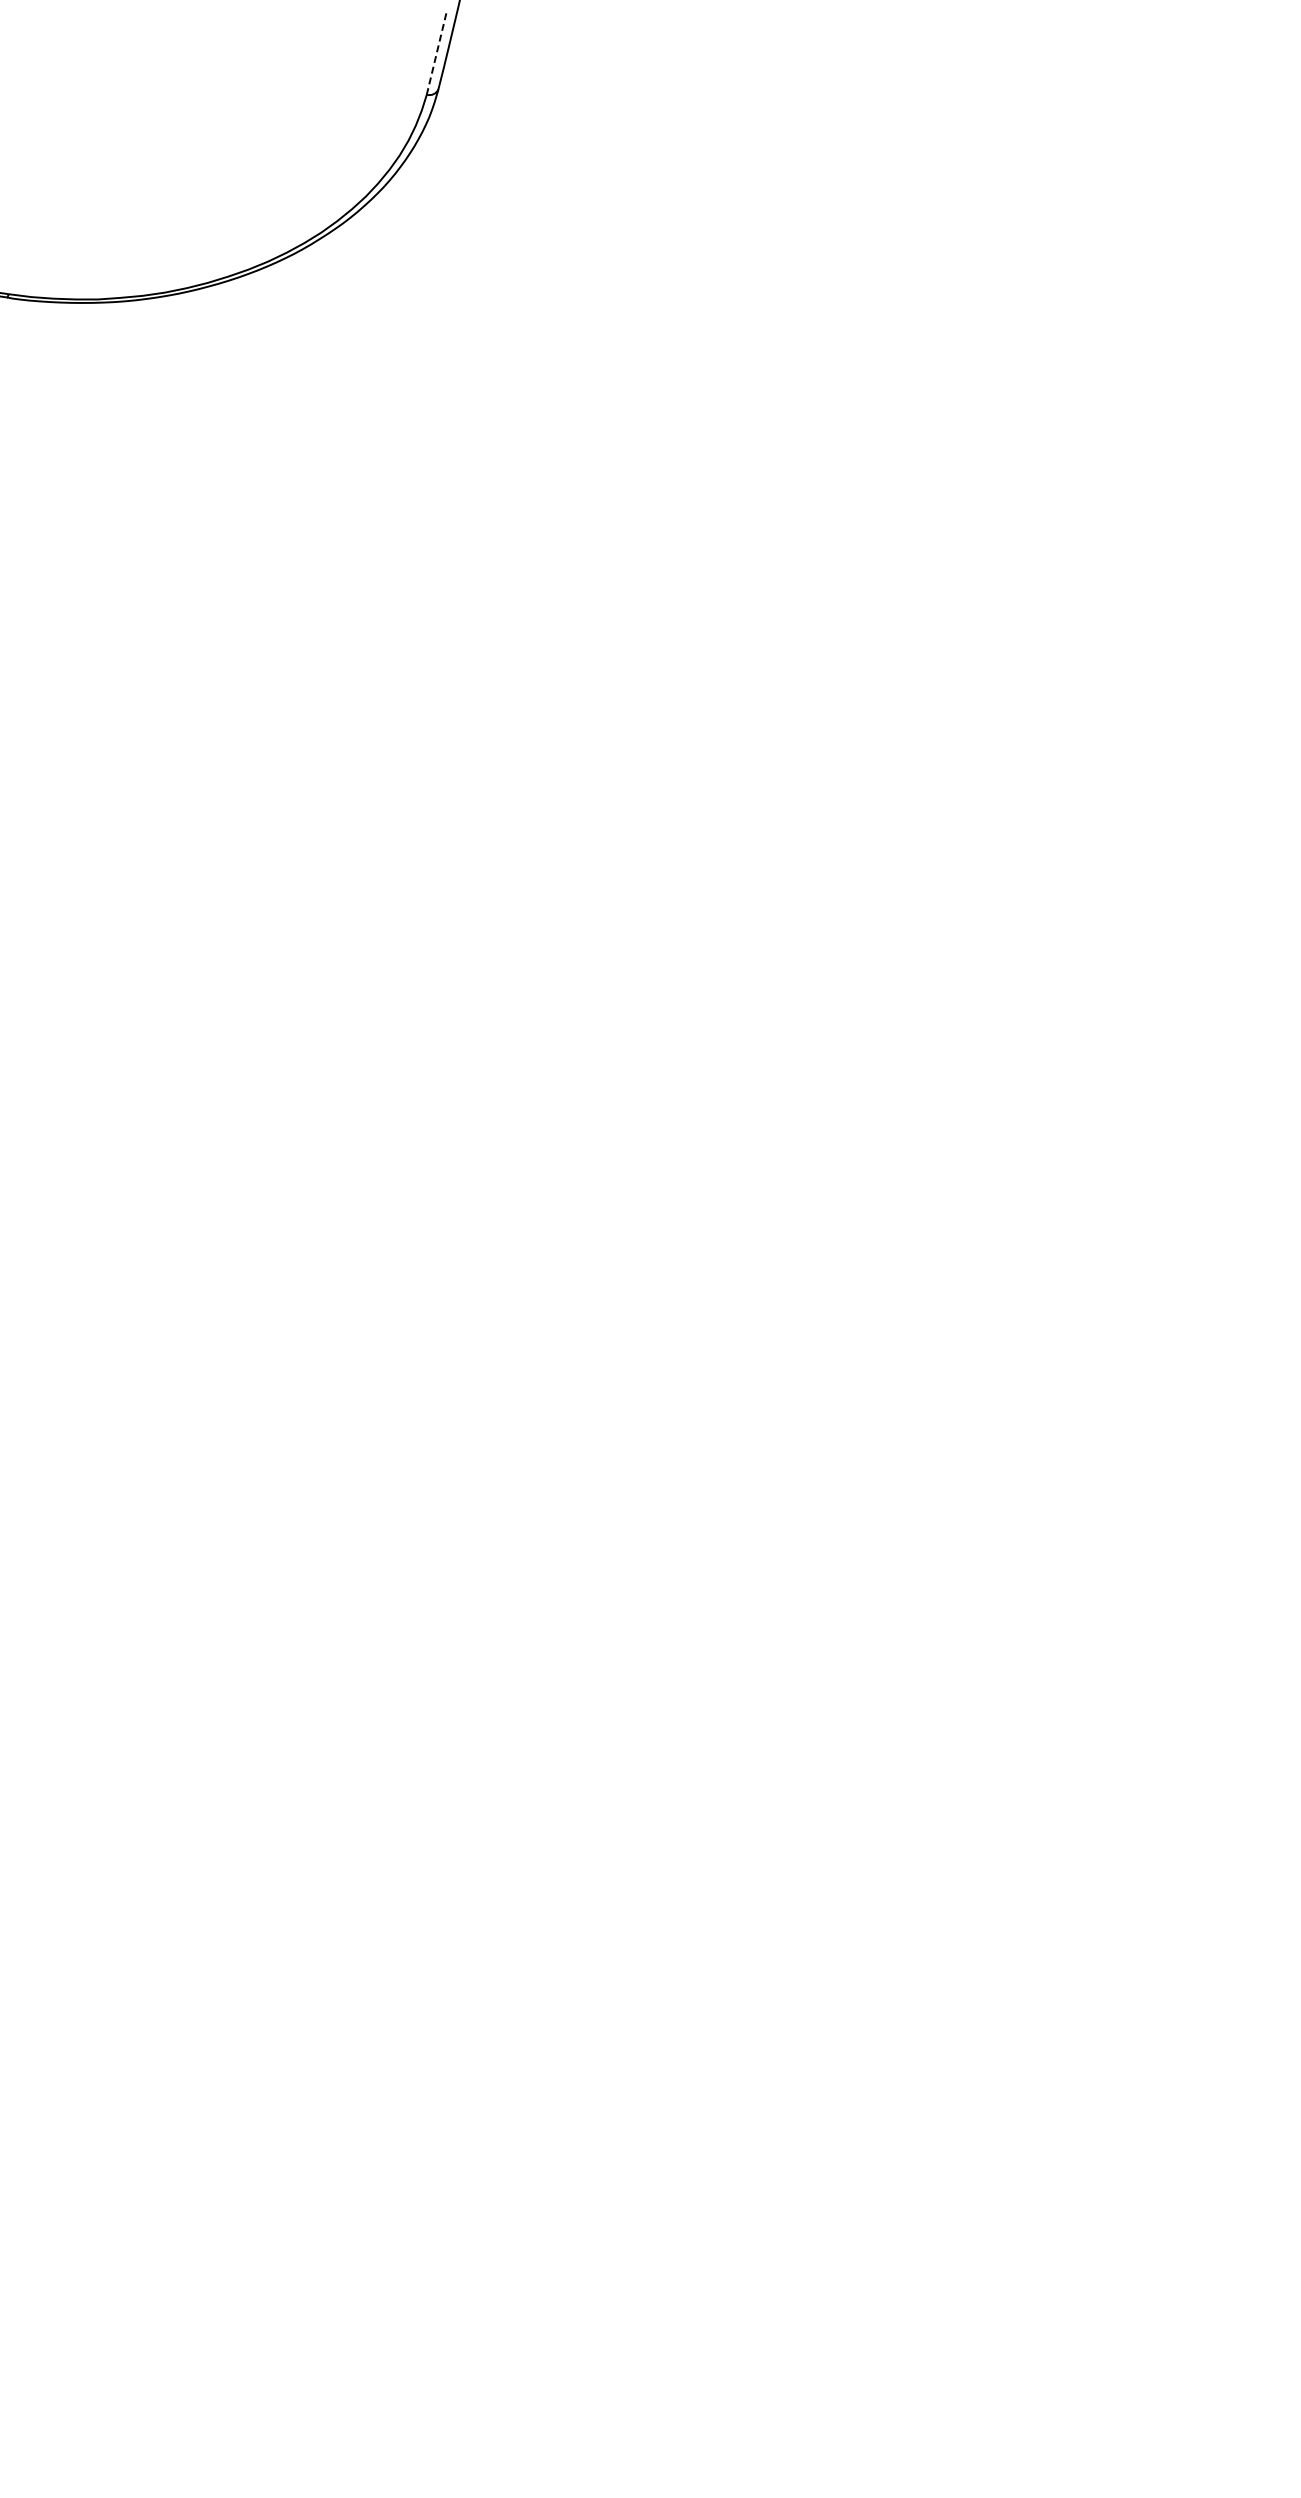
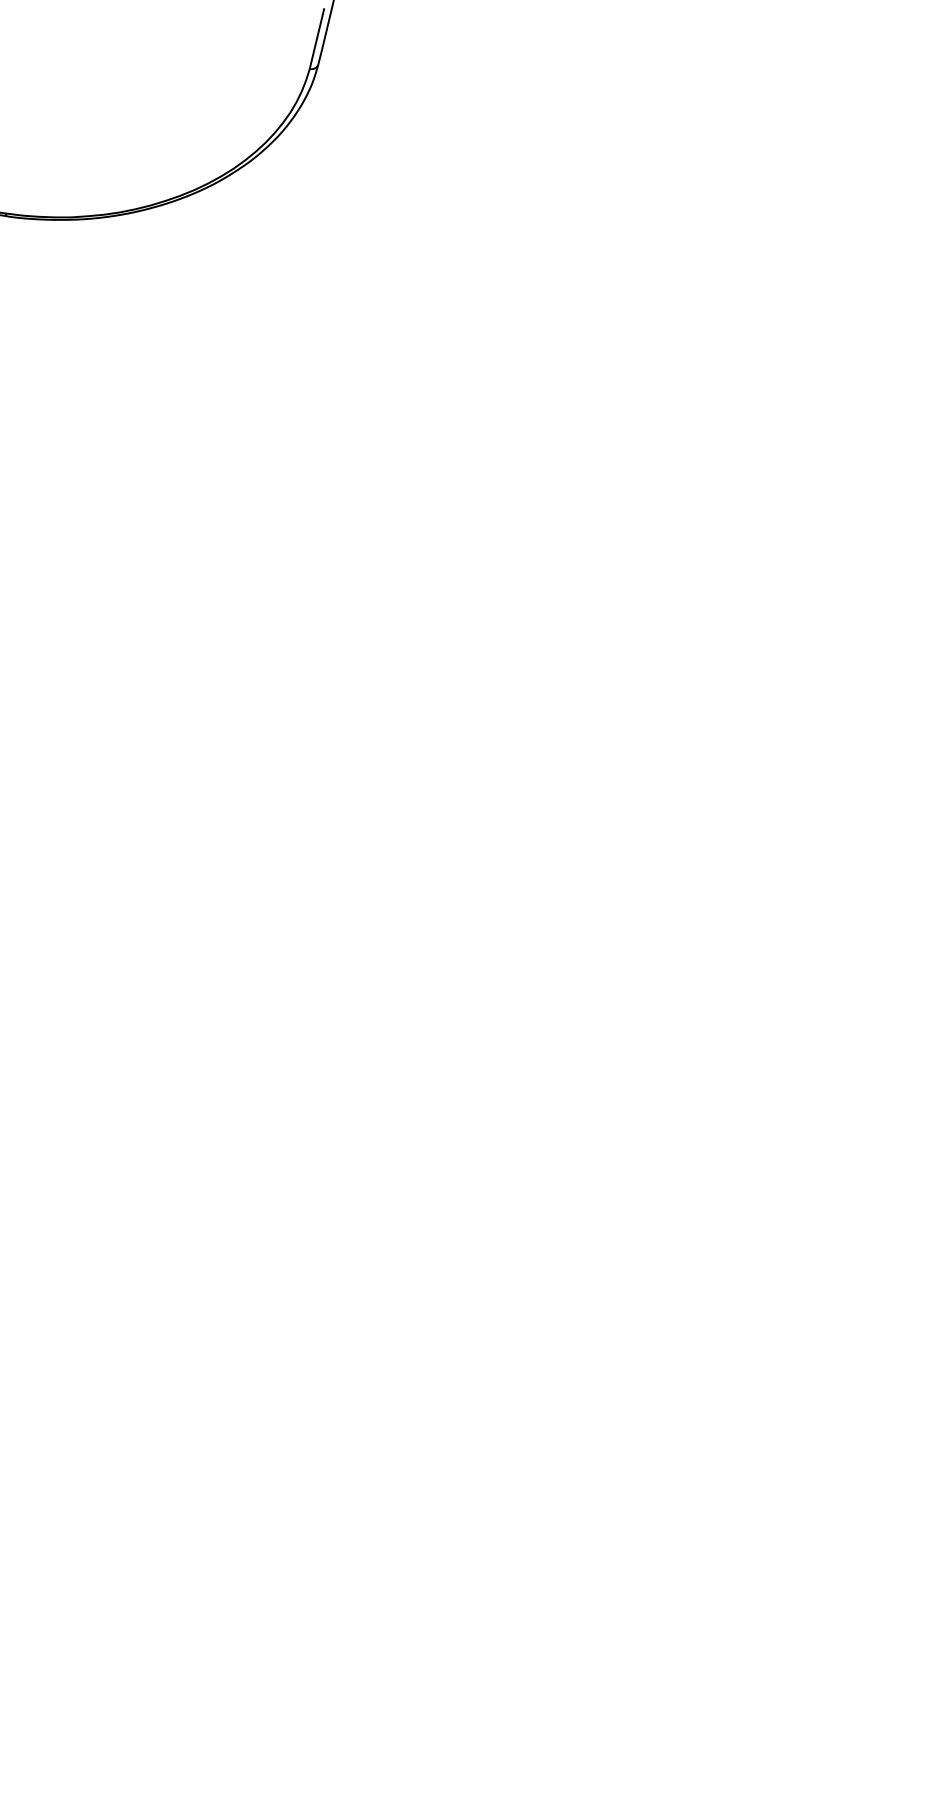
line: (436, 52) -> (316, 38), dashed -> solid

